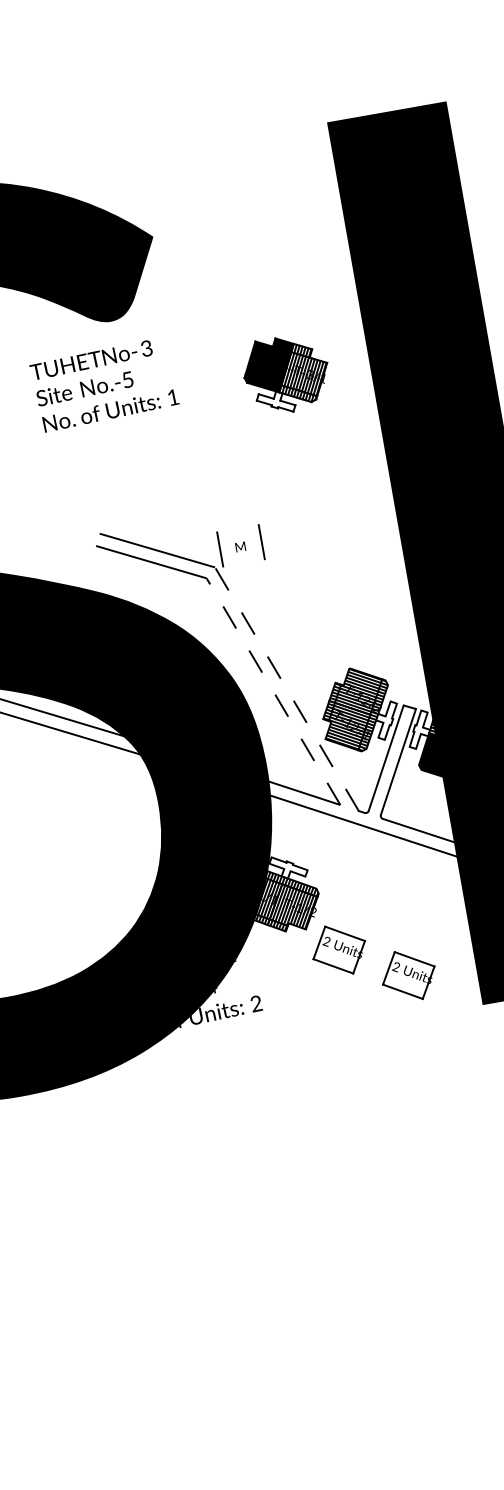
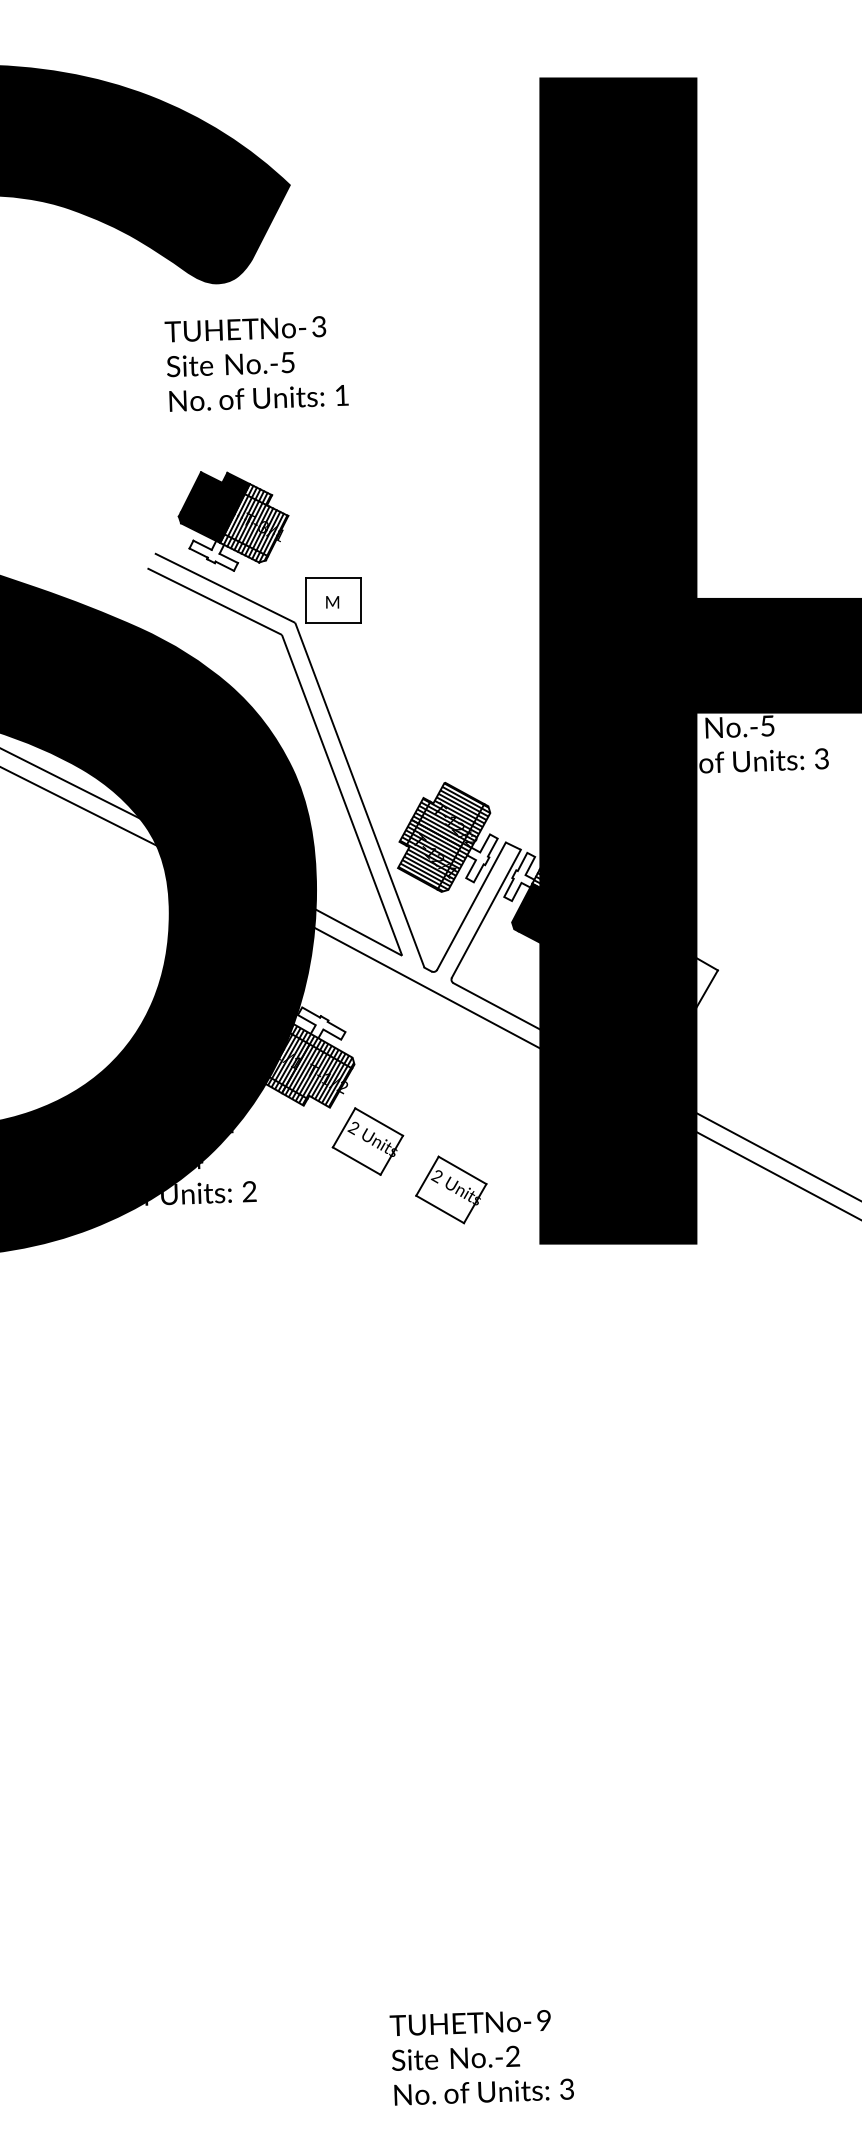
part: (286, 374) -> (233, 521), moved
text: (104, 384) -> (256, 363), moved
line: (237, 528) -> (332, 578), added
line: (243, 562) -> (332, 623), added
line: (286, 688) -> (359, 794), dashed -> solid
line: (272, 691) -> (341, 794), dashed -> solid

